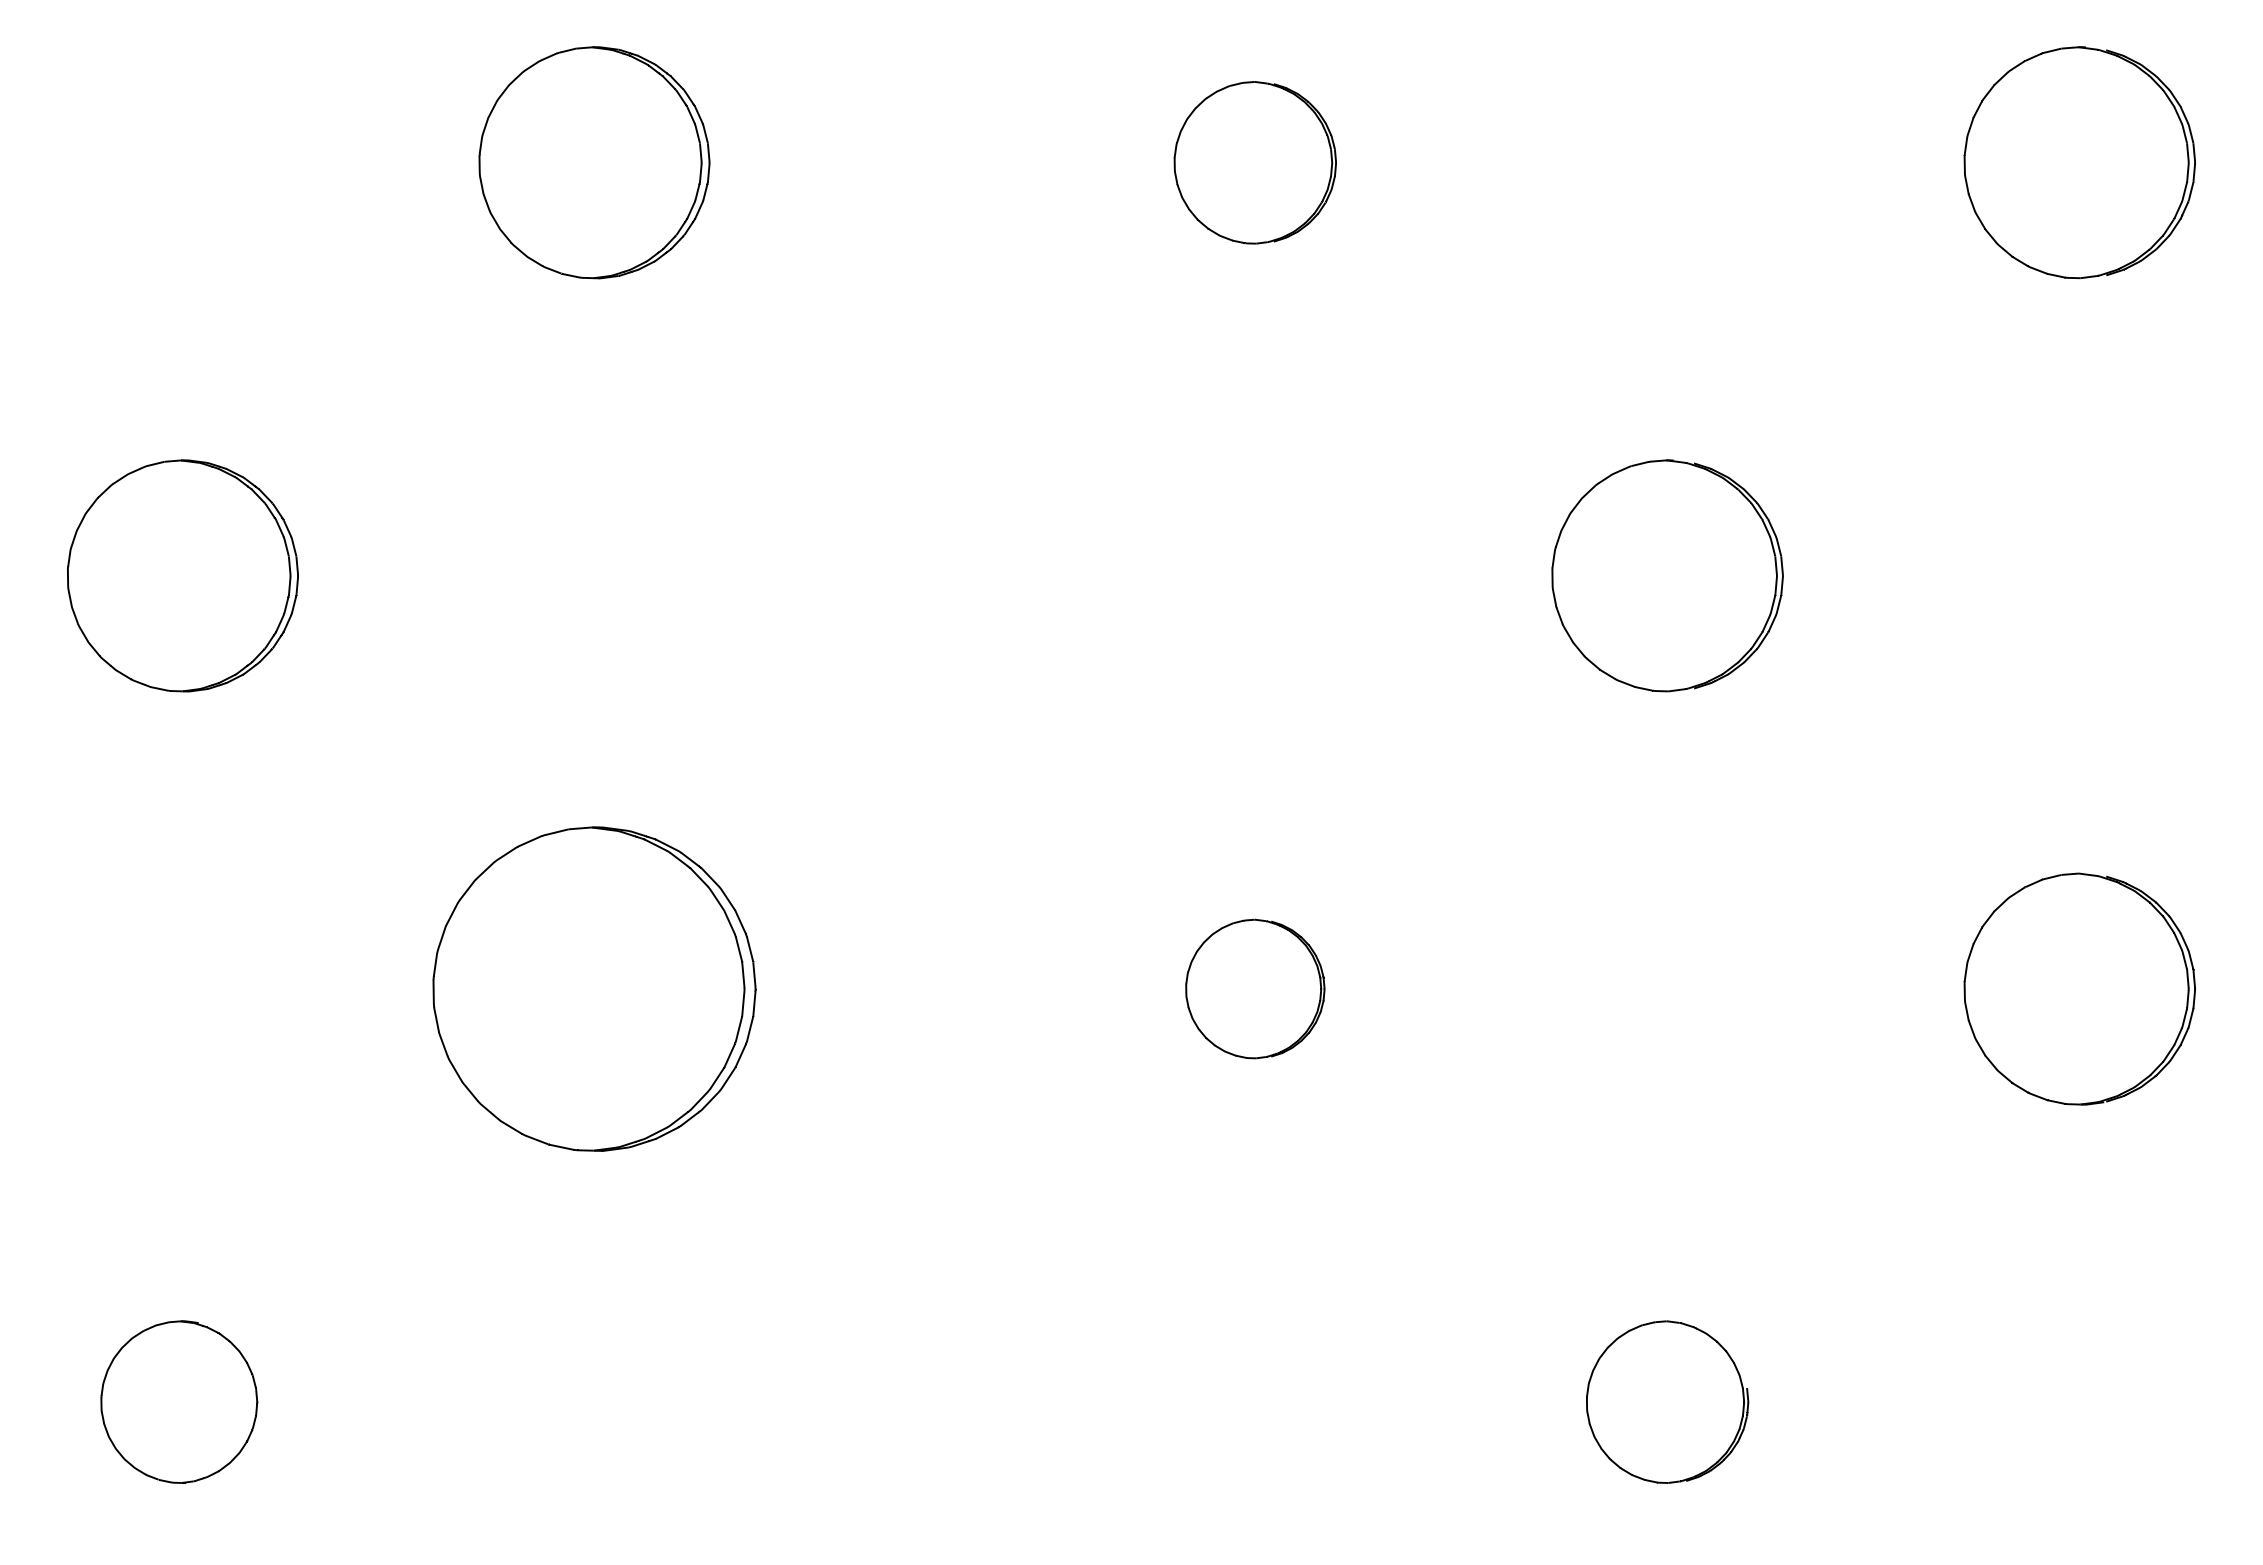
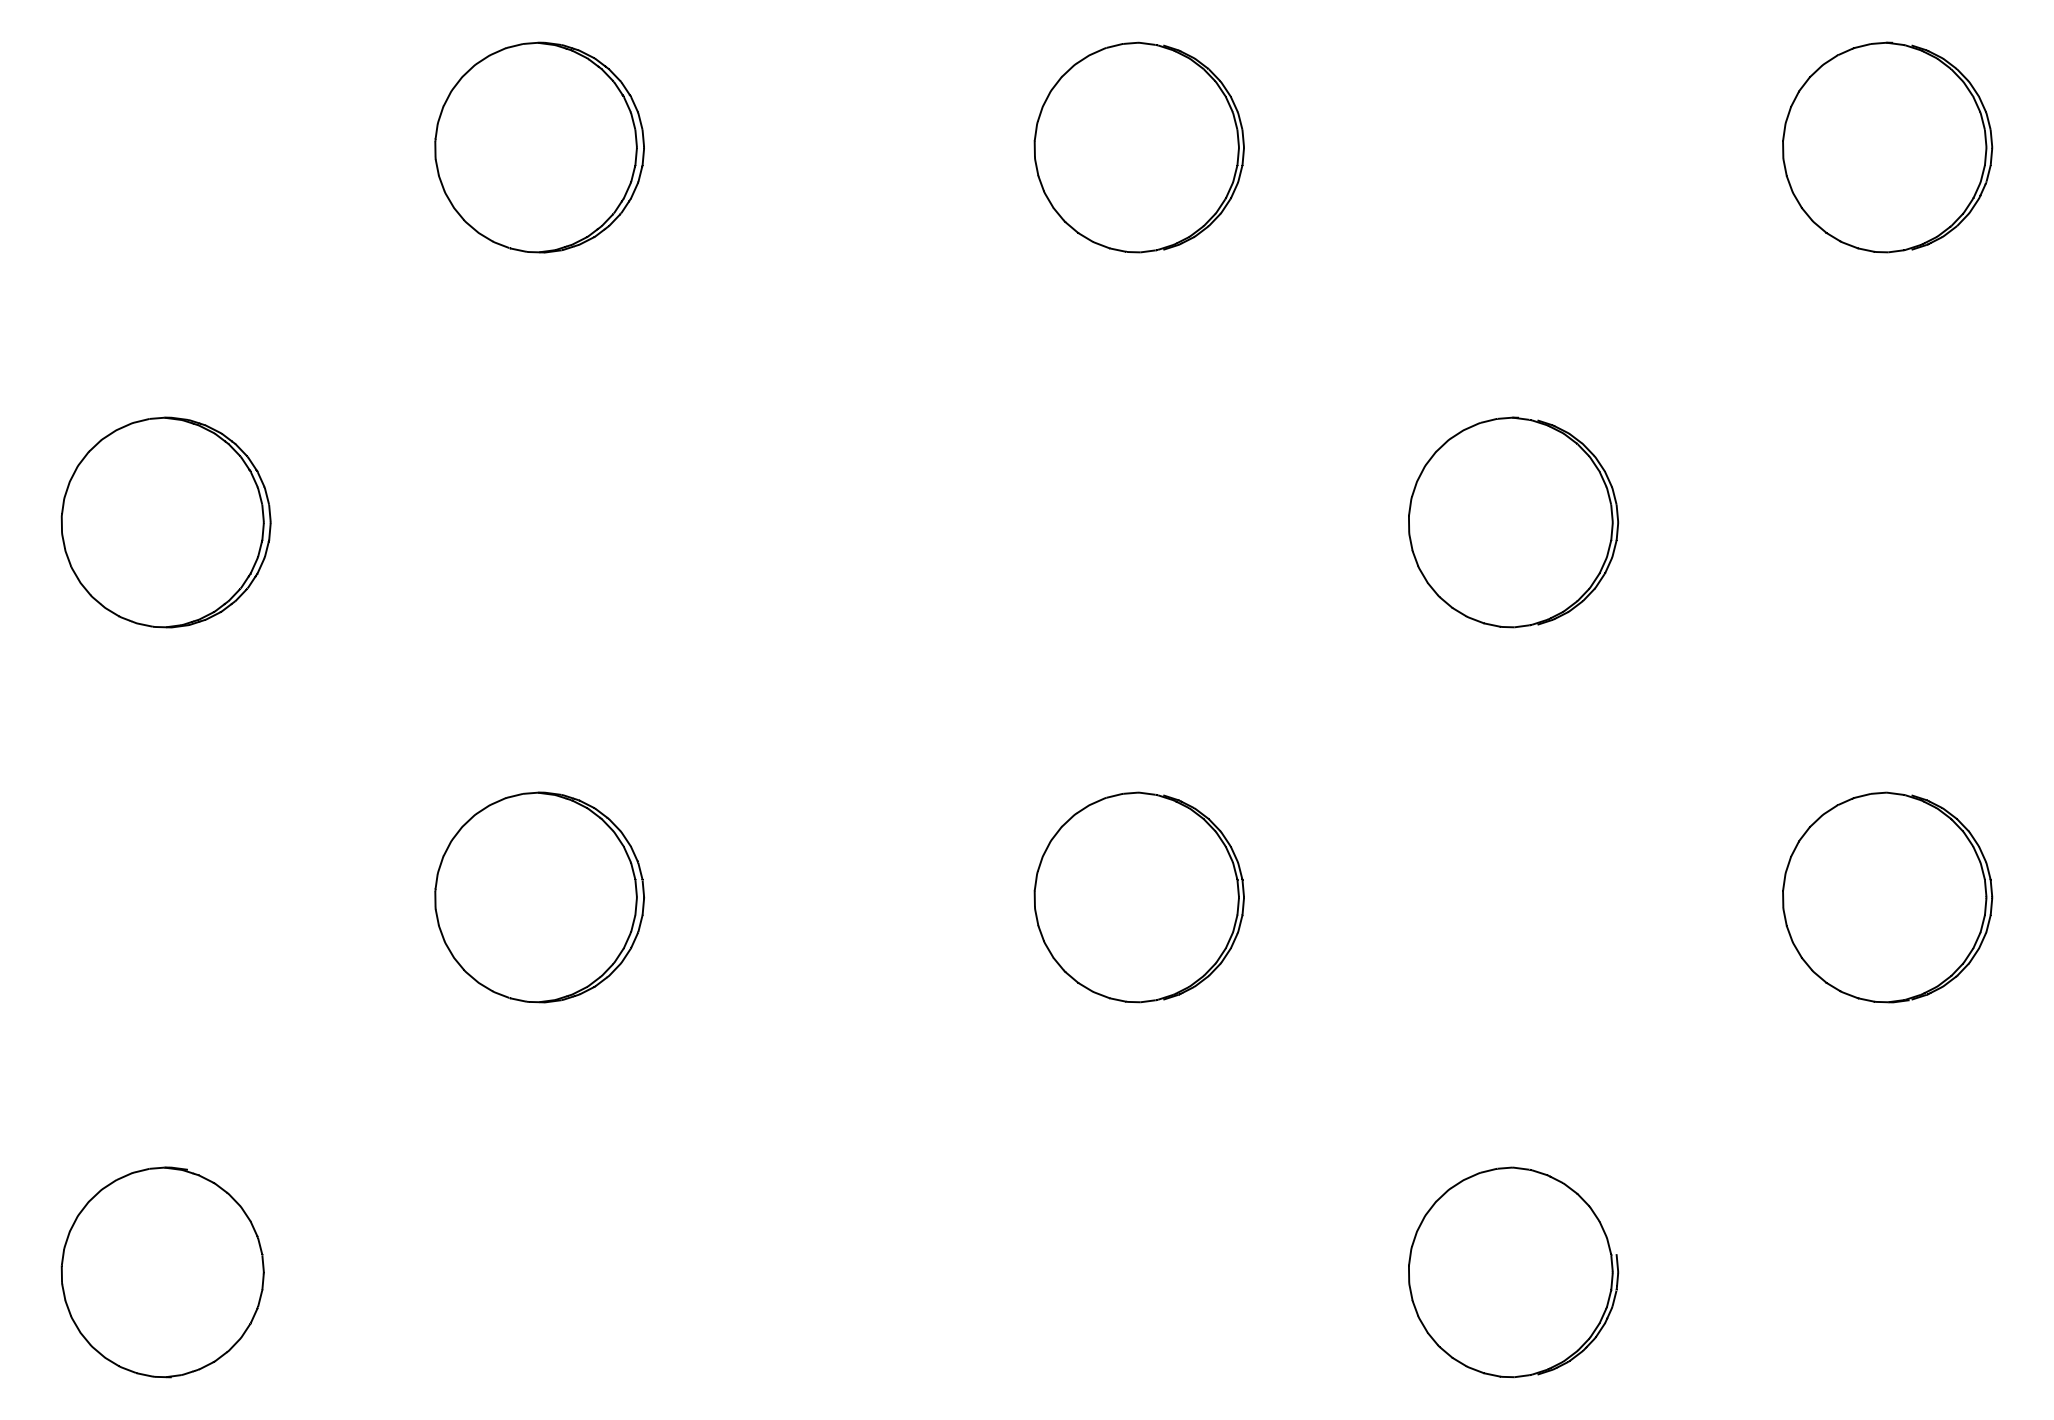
part: (1255, 162) -> (1139, 147), size x1.43
part: (594, 988) -> (539, 896), size x0.71
part: (1255, 988) -> (1139, 896), size x1.67
part: (179, 1401) -> (163, 1271), size x1.43
part: (1667, 1401) -> (1513, 1271), size x1.43

